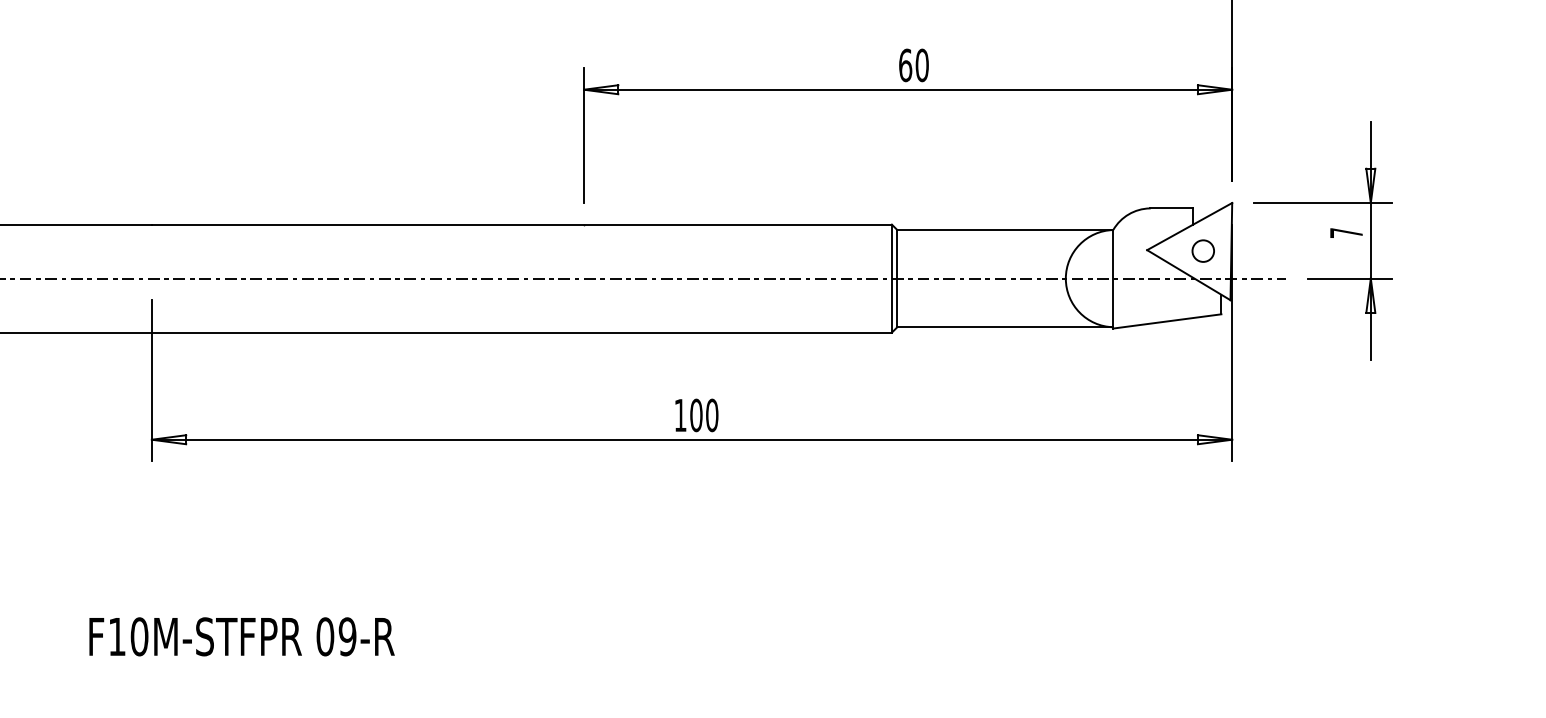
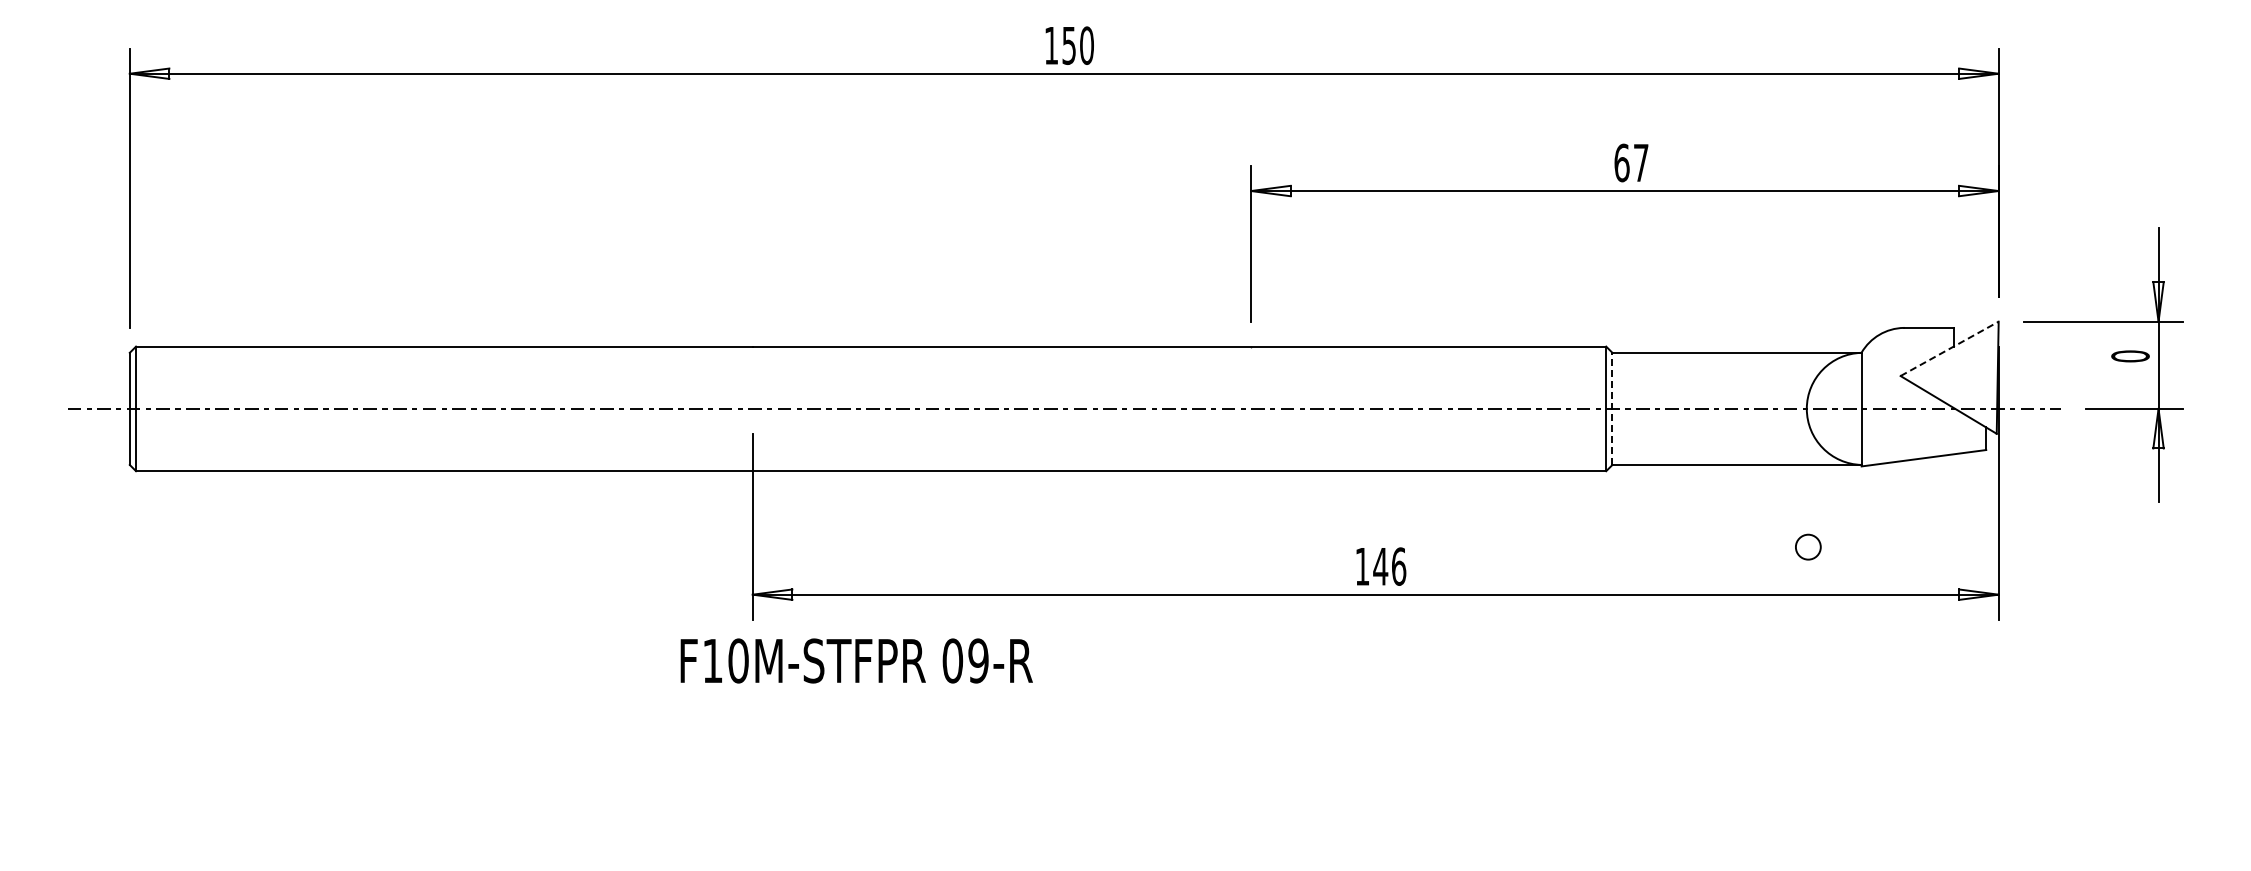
text: (921, 64) -> (1640, 162), 60 -> 67
line: (1190, 226) -> (1950, 348), solid -> dashed
text: (1346, 233) -> (2130, 356), 7 -> 0
circle: (1203, 250) -> (1808, 546), moved
line: (897, 278) -> (1612, 408), solid -> dashed
text: (703, 415) -> (1389, 566), 100 -> 146
text: (241, 636) -> (856, 660), moved

